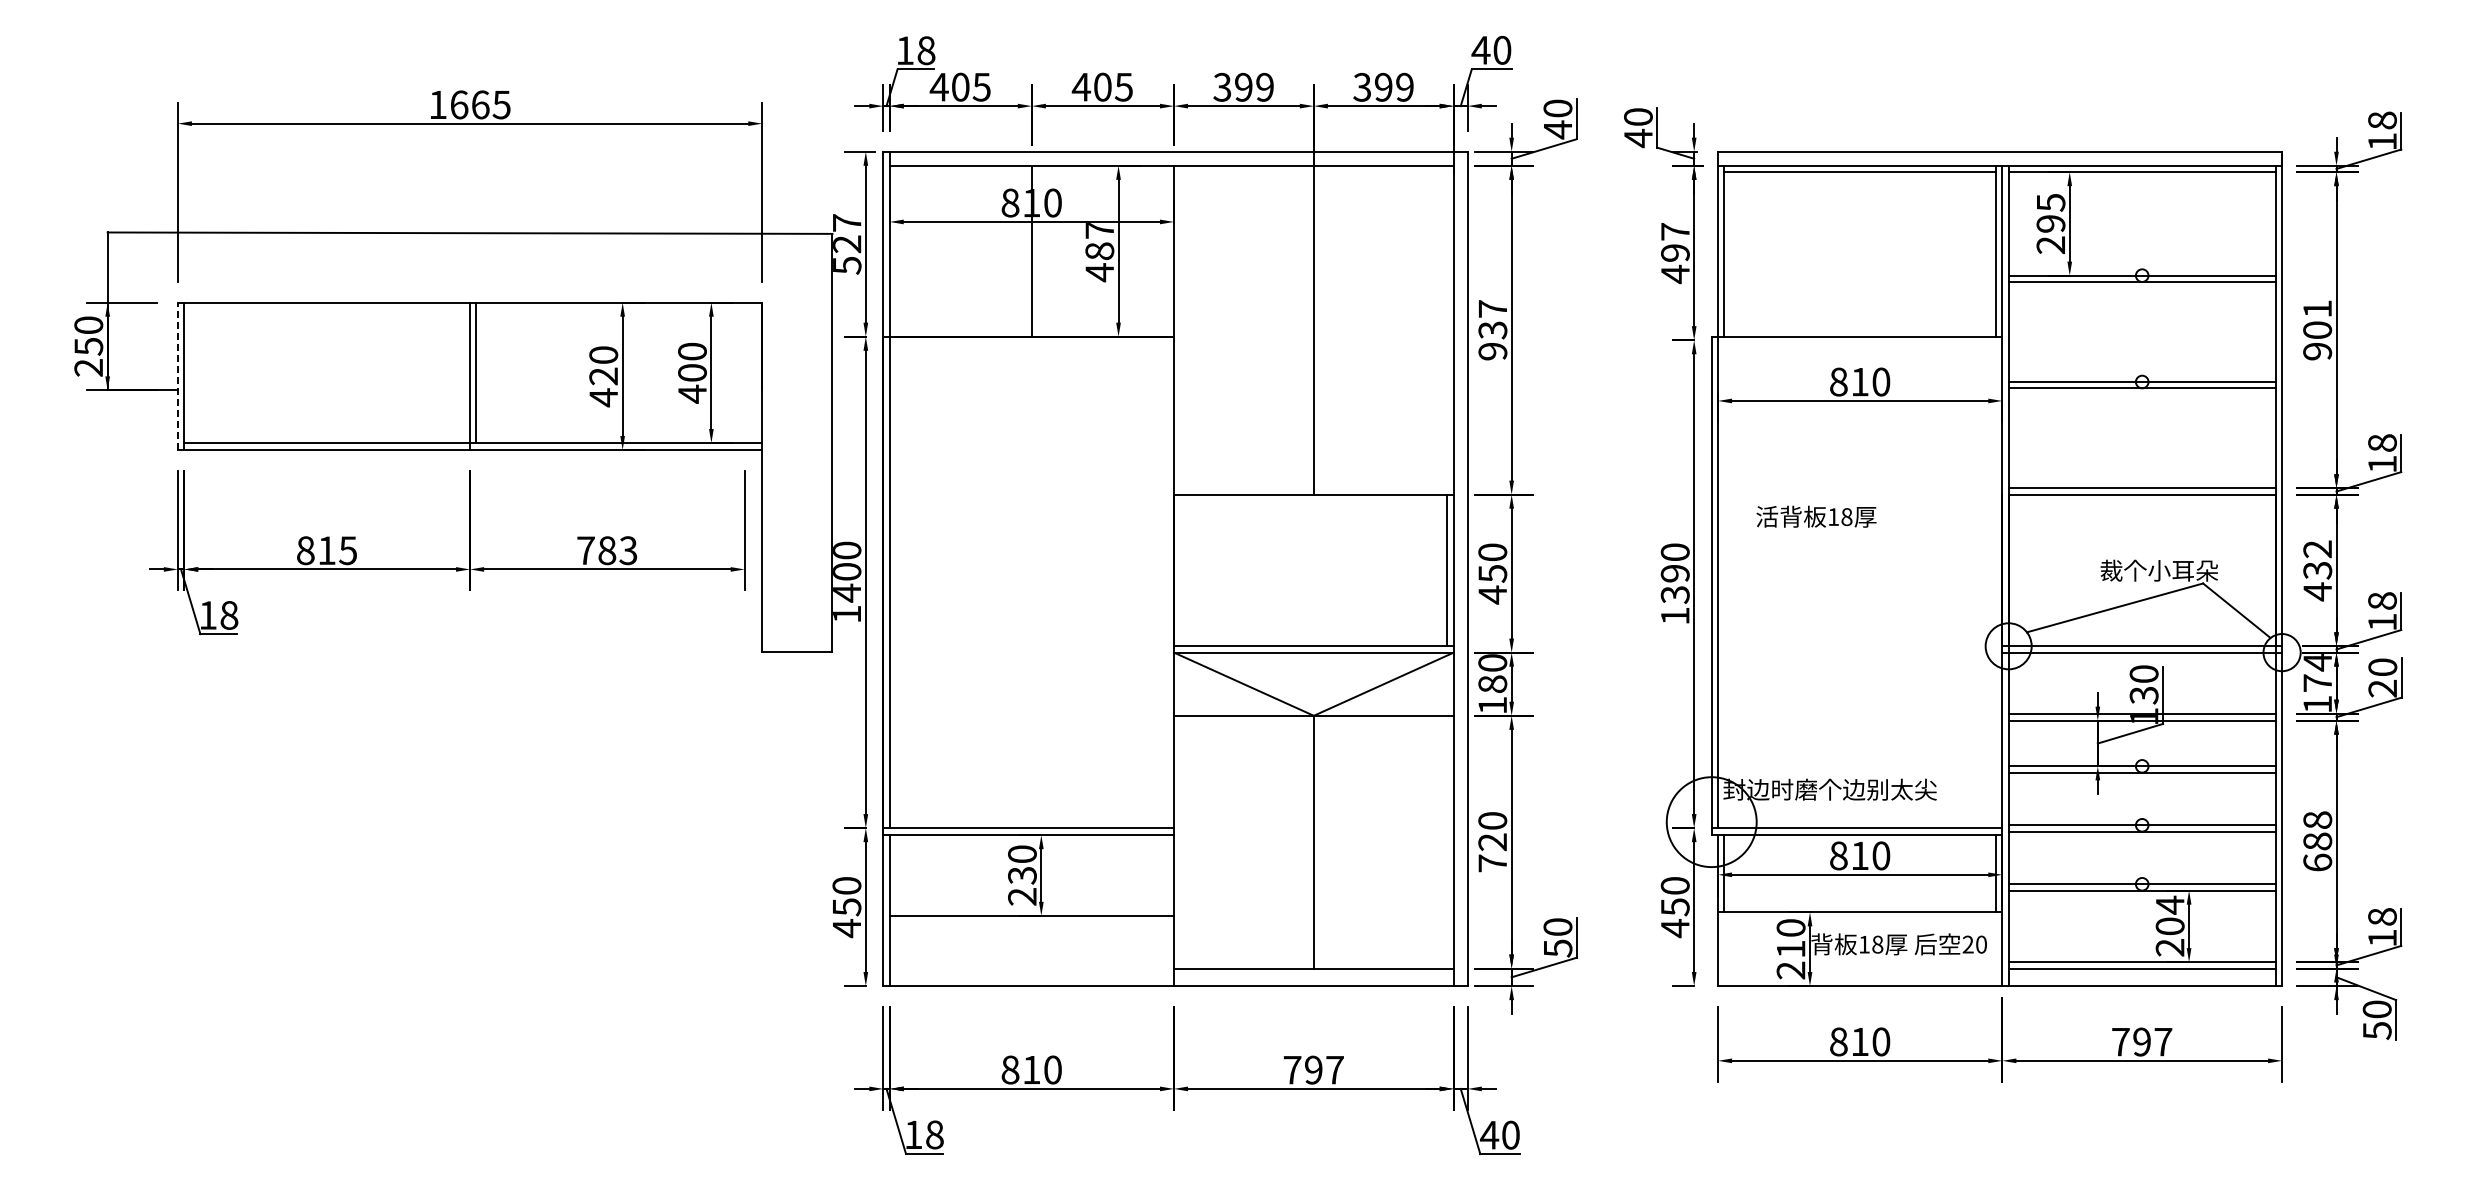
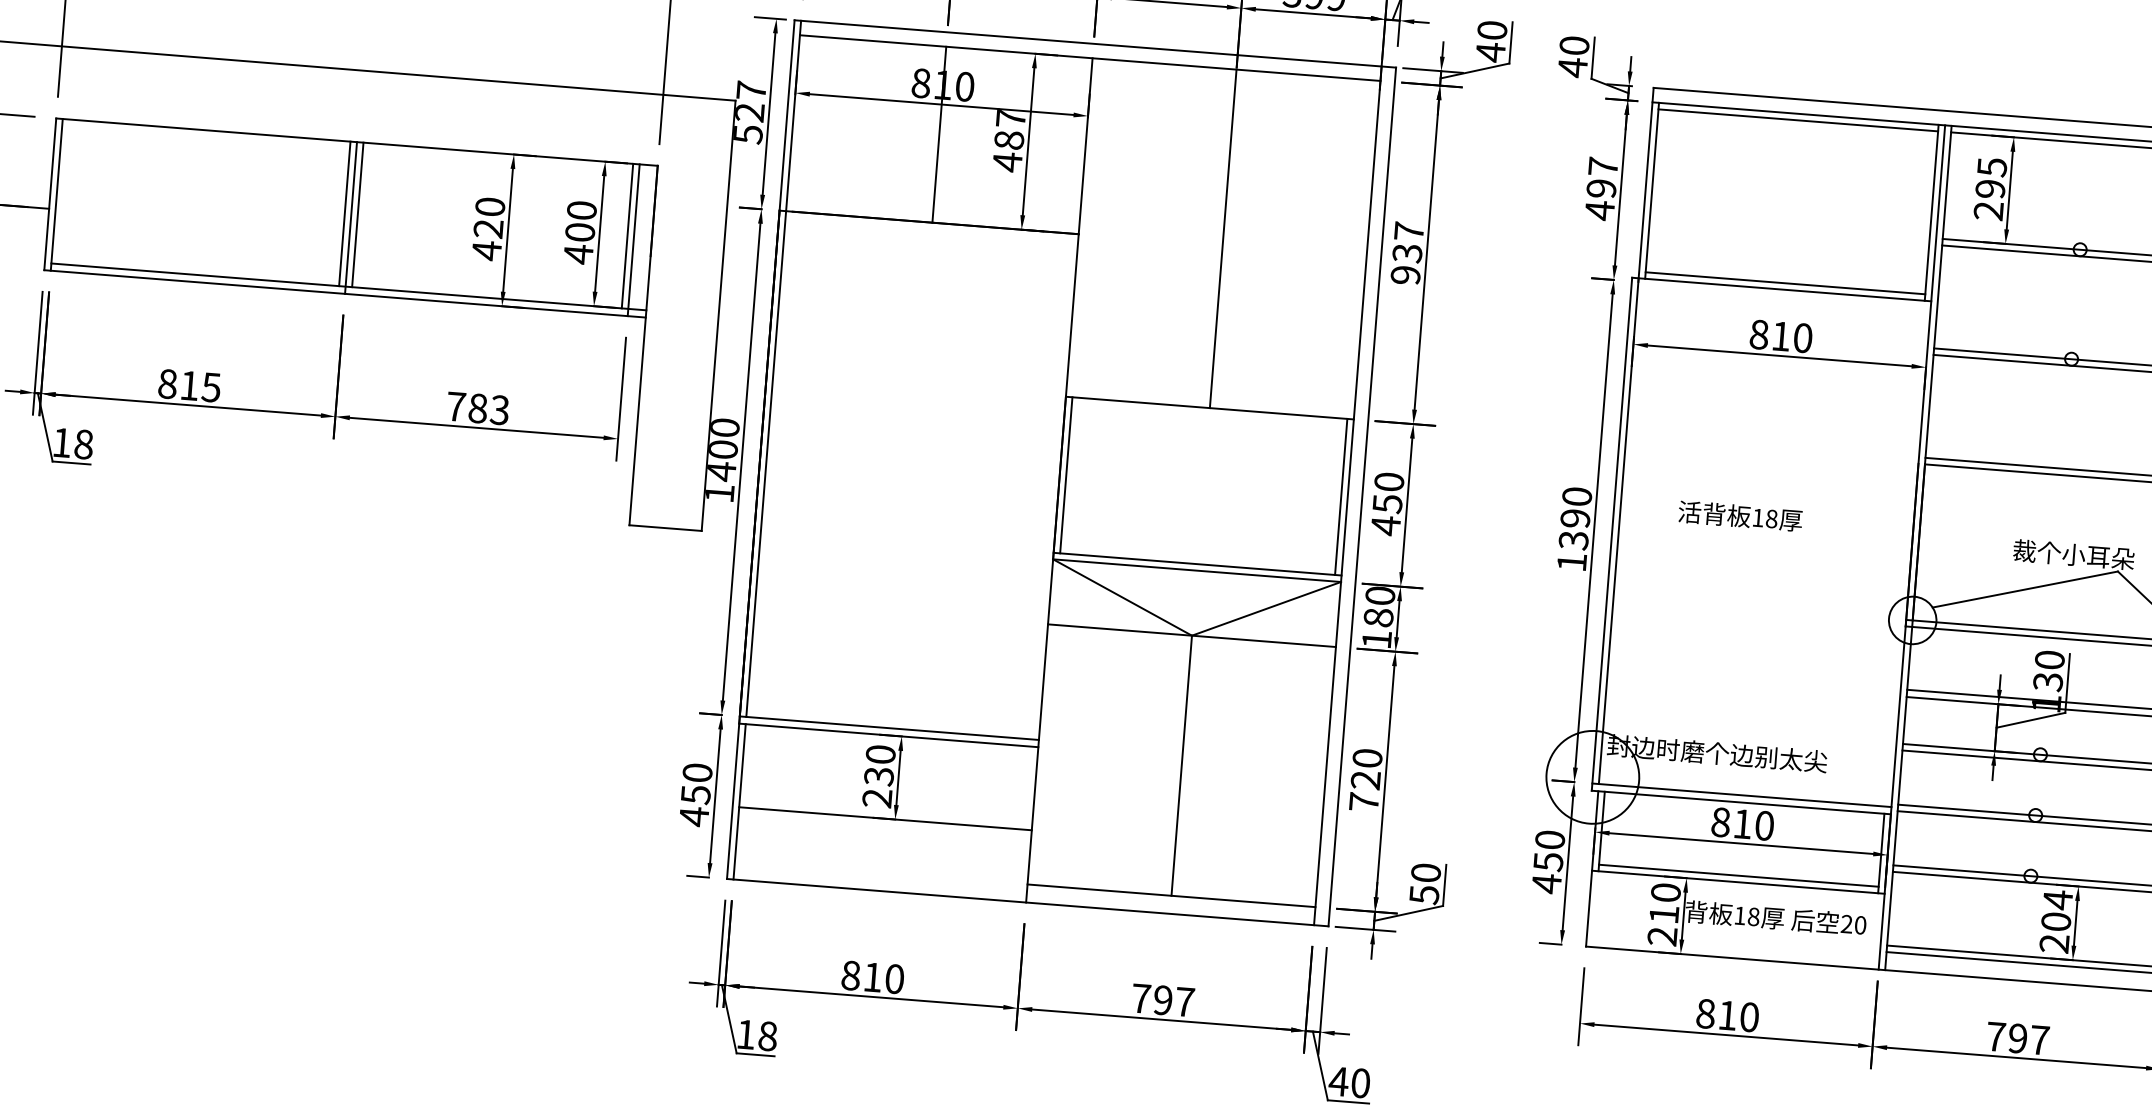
line: (1860, 330) -> (1785, 283), added
line: (463, 372) -> (344, 213), added
line: (738, 372) -> (627, 235), added
line: (177, 376) -> (49, 194), dashed -> solid
line: (744, 376) -> (633, 240), added
text: (1816, 516) -> (1740, 515), moved
line: (1180, 570) -> (1066, 475), added
line: (1860, 906) -> (1739, 876), added

